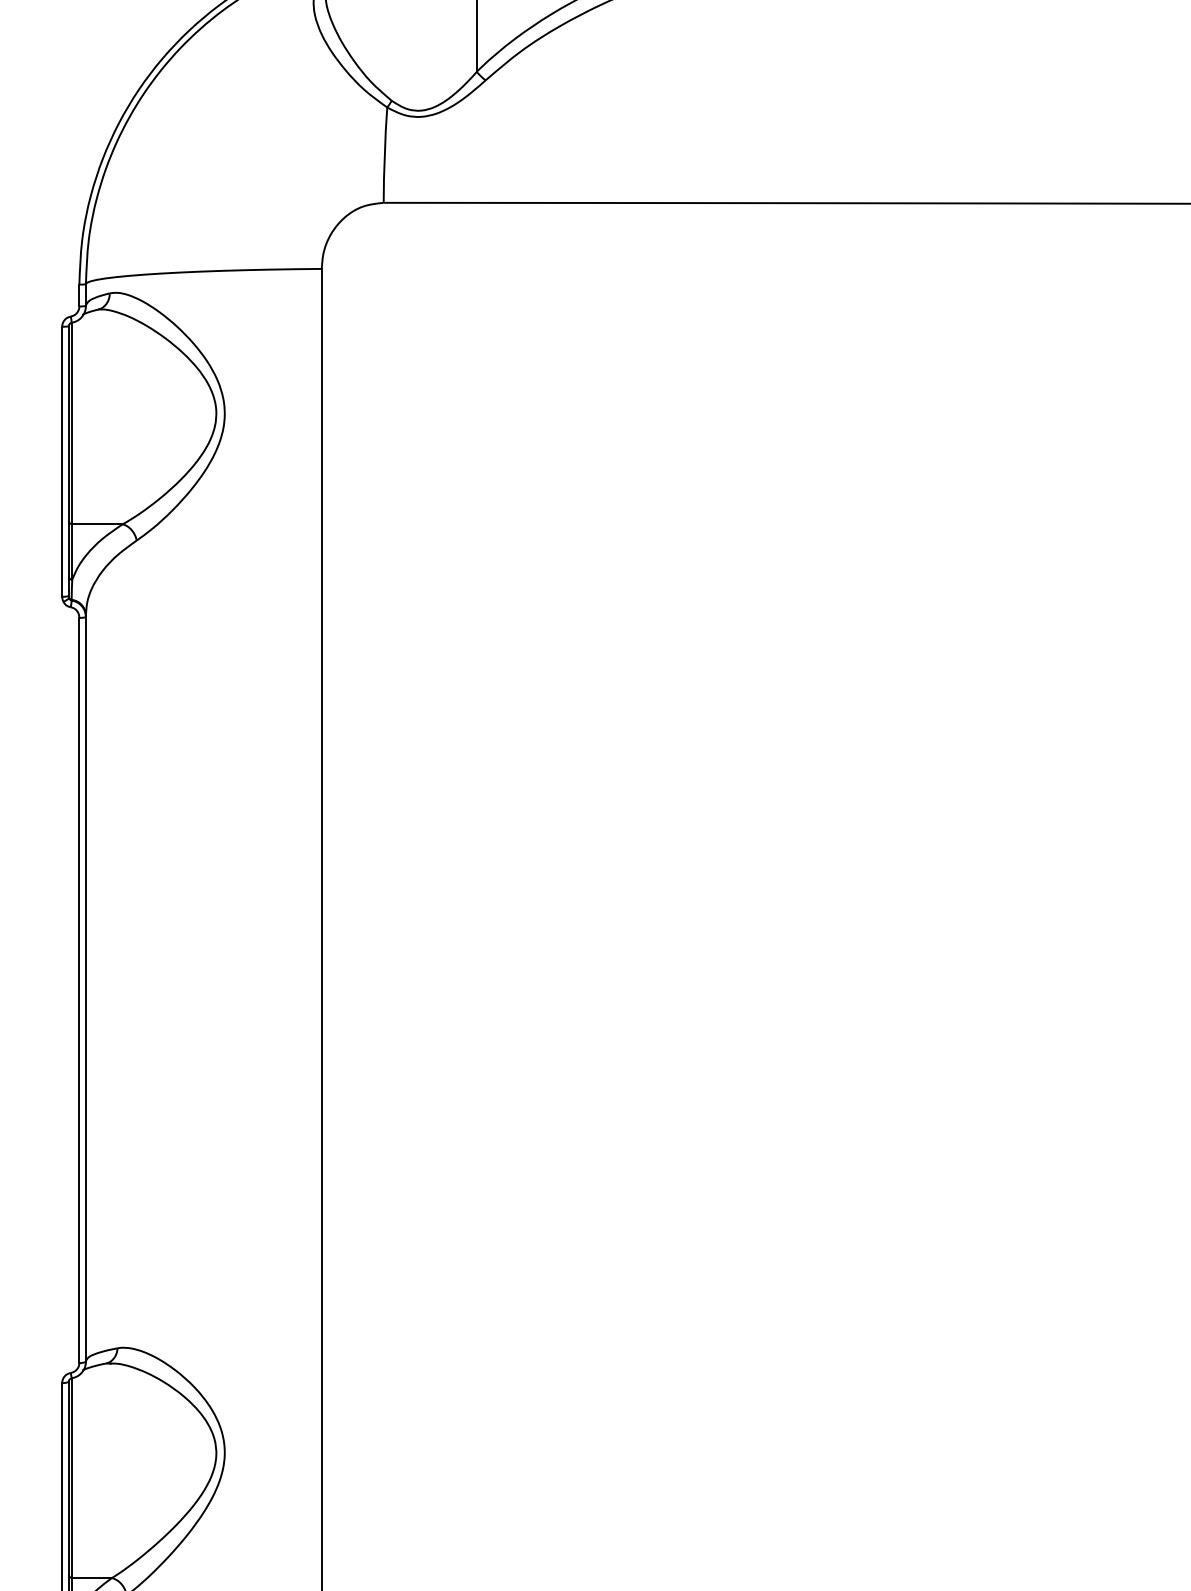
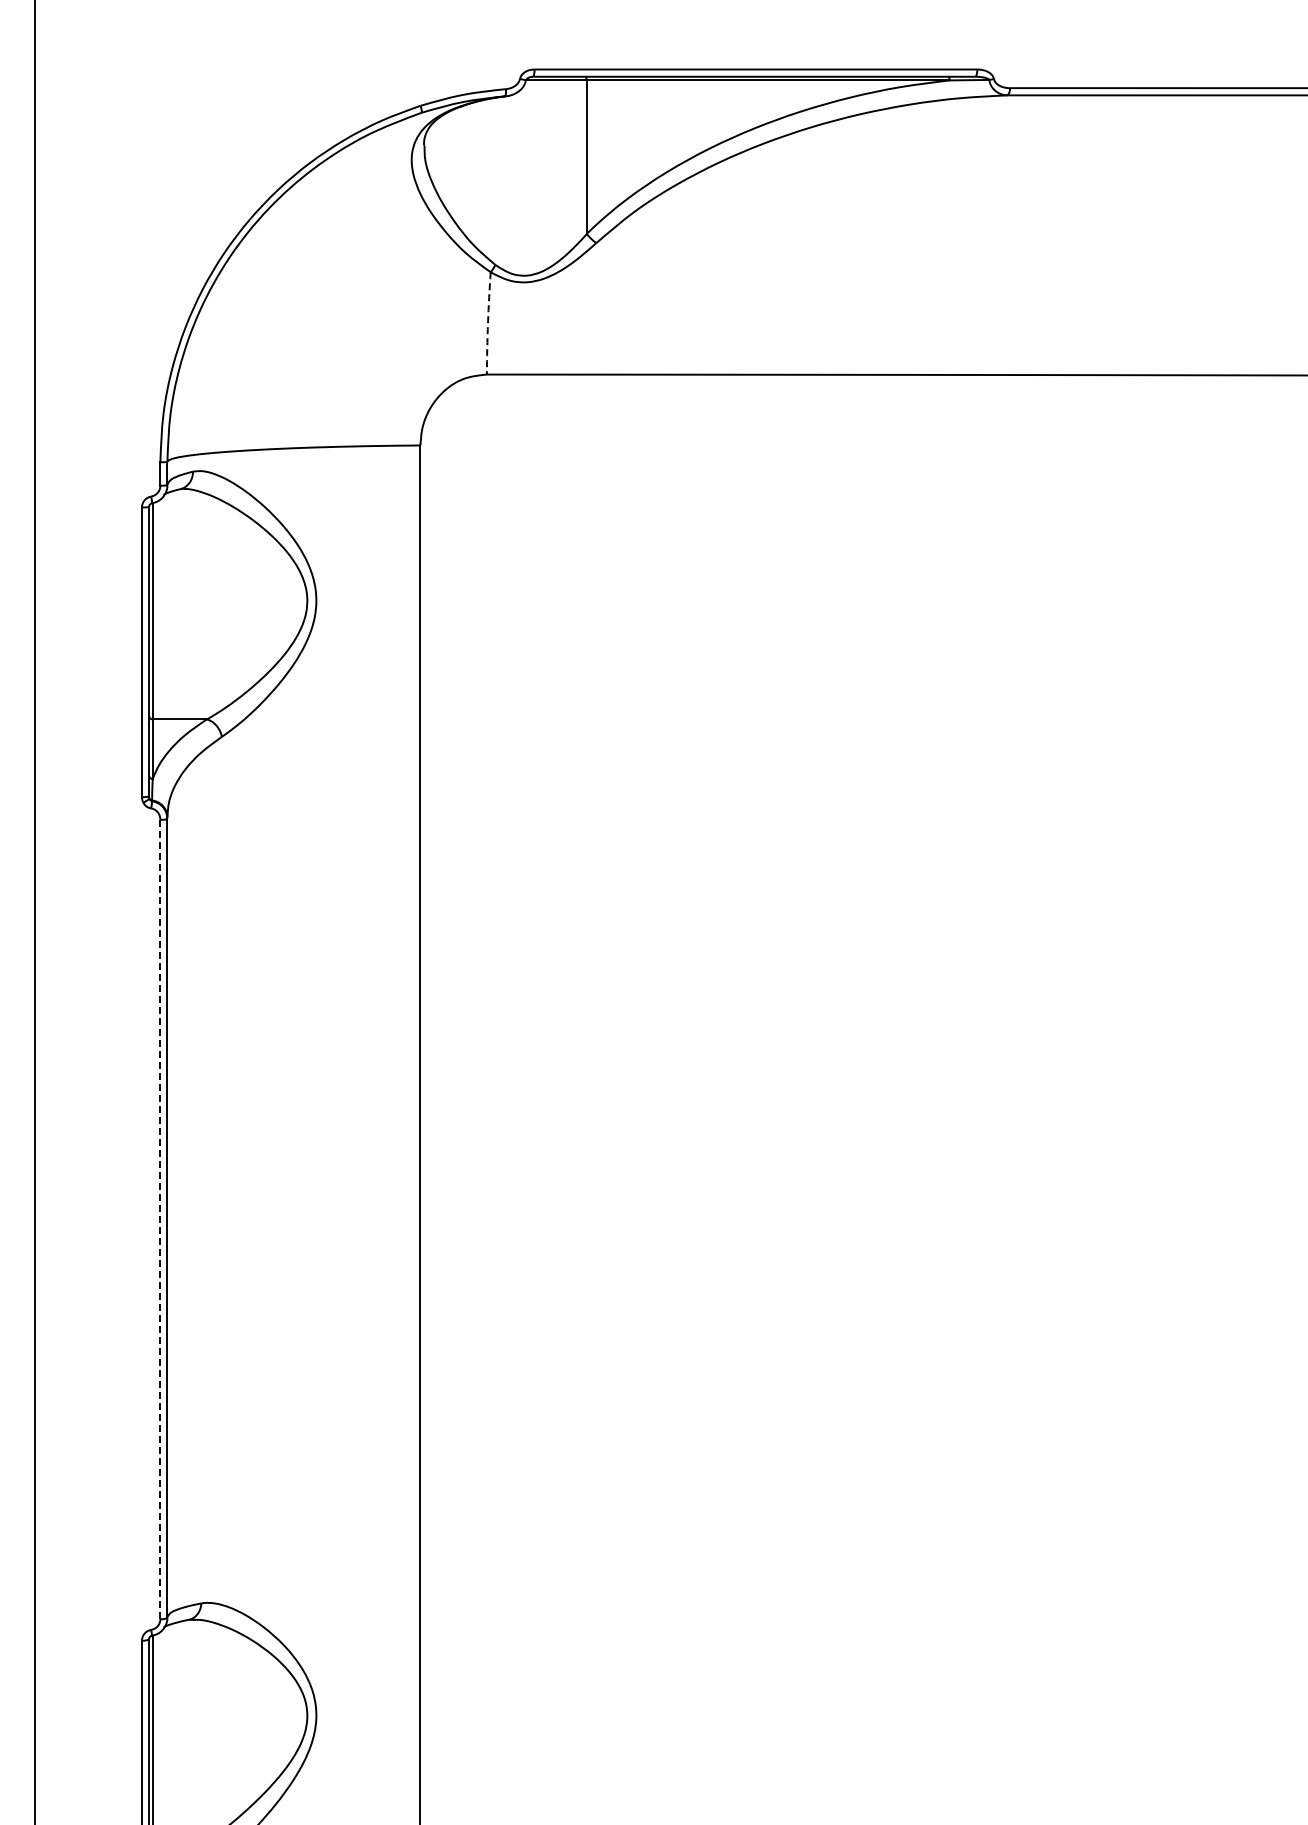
arc: (385, 155) -> (488, 323), solid -> dashed
line: (79, 990) -> (160, 1219), solid -> dashed

